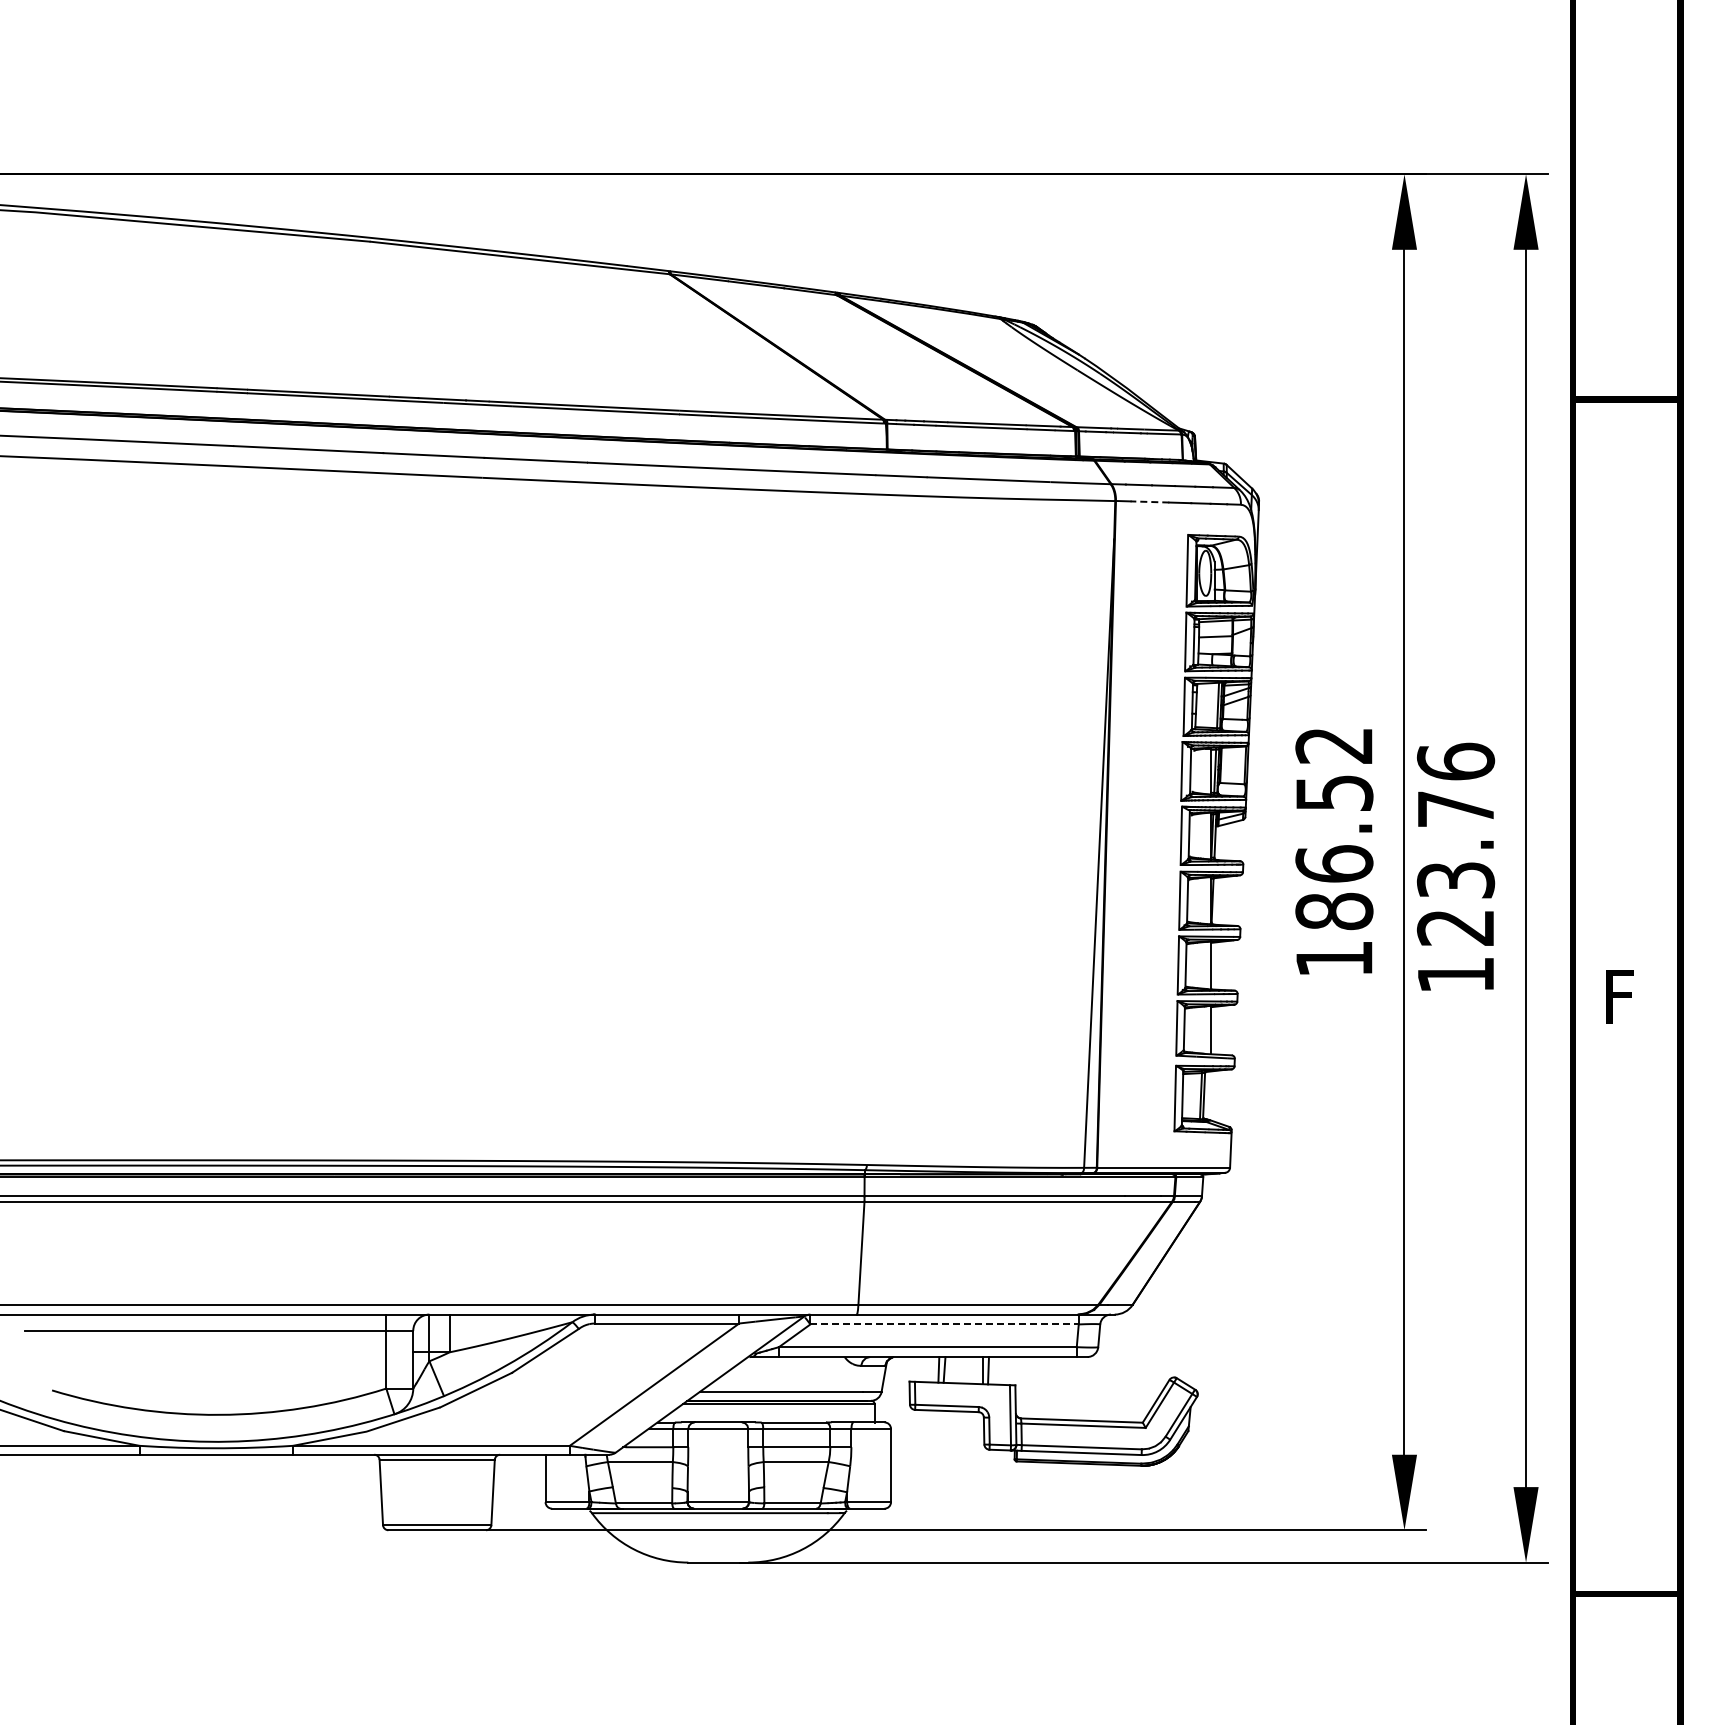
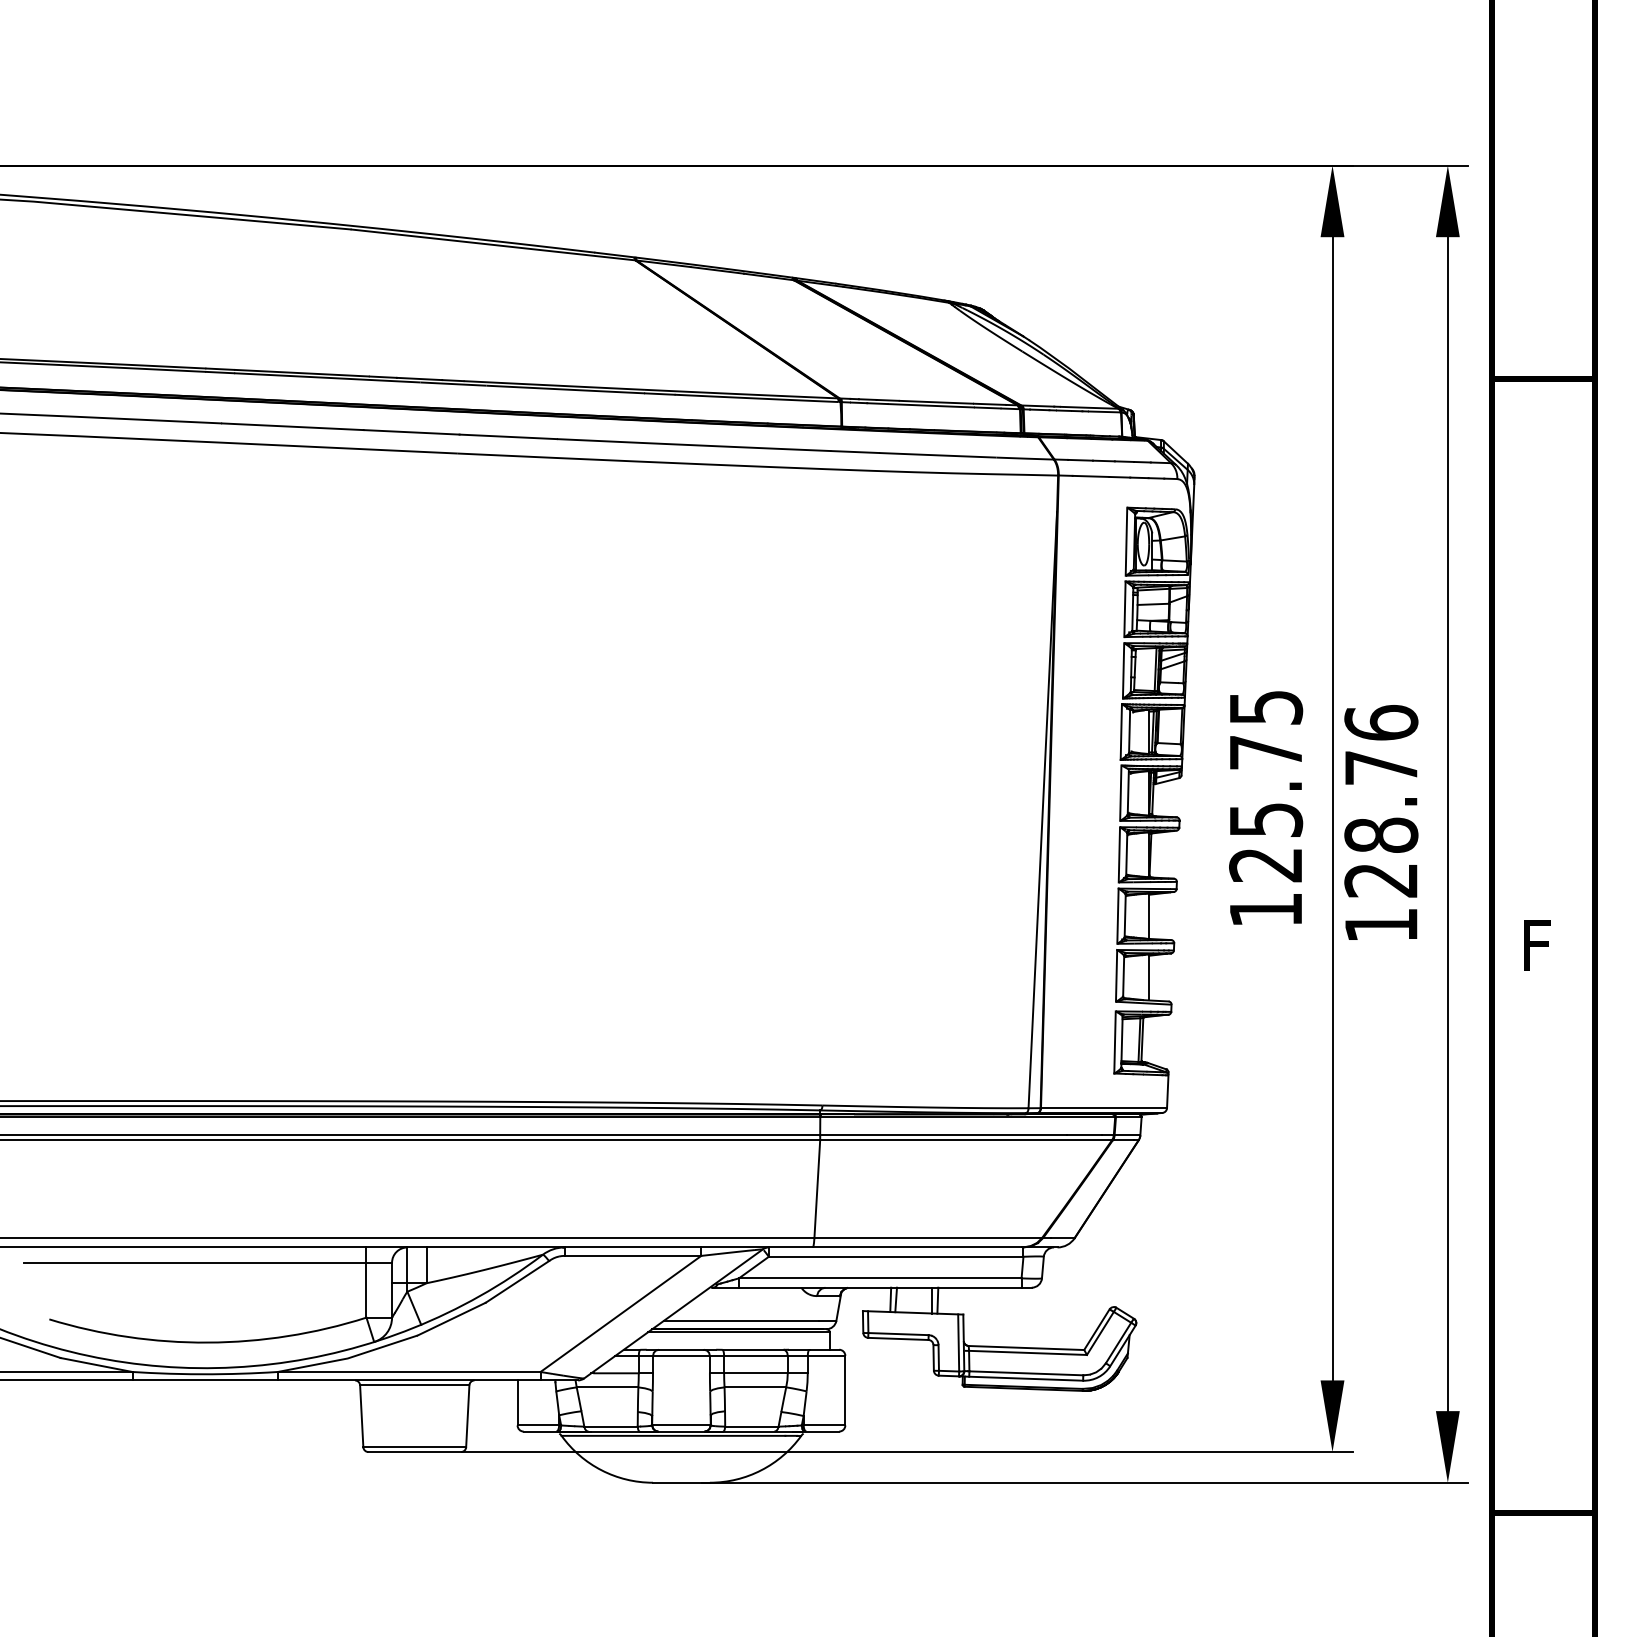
line: (1149, 501) -> (1090, 475), dashed -> solid
text: (1334, 829) -> (1266, 787), 186.52 -> 125.75
text: (1456, 879) -> (1381, 834), 123.76 -> 128.76
line: (945, 1324) -> (897, 1256), dashed -> solid

